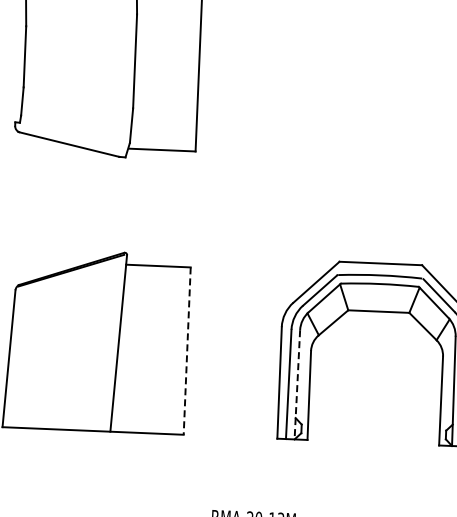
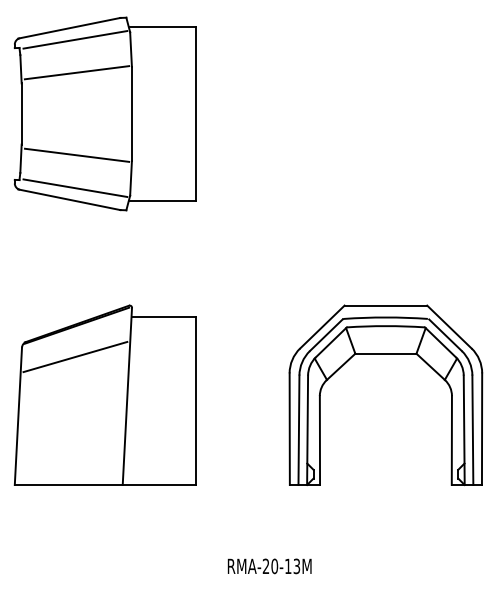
line: (81, 17) -> (76, 72), added
line: (79, 99) -> (77, 154), added
line: (75, 132) -> (75, 187), added
line: (68, 301) -> (75, 356), added
line: (187, 351) -> (196, 401), dashed -> solid
line: (297, 385) -> (307, 430), dashed -> solid

